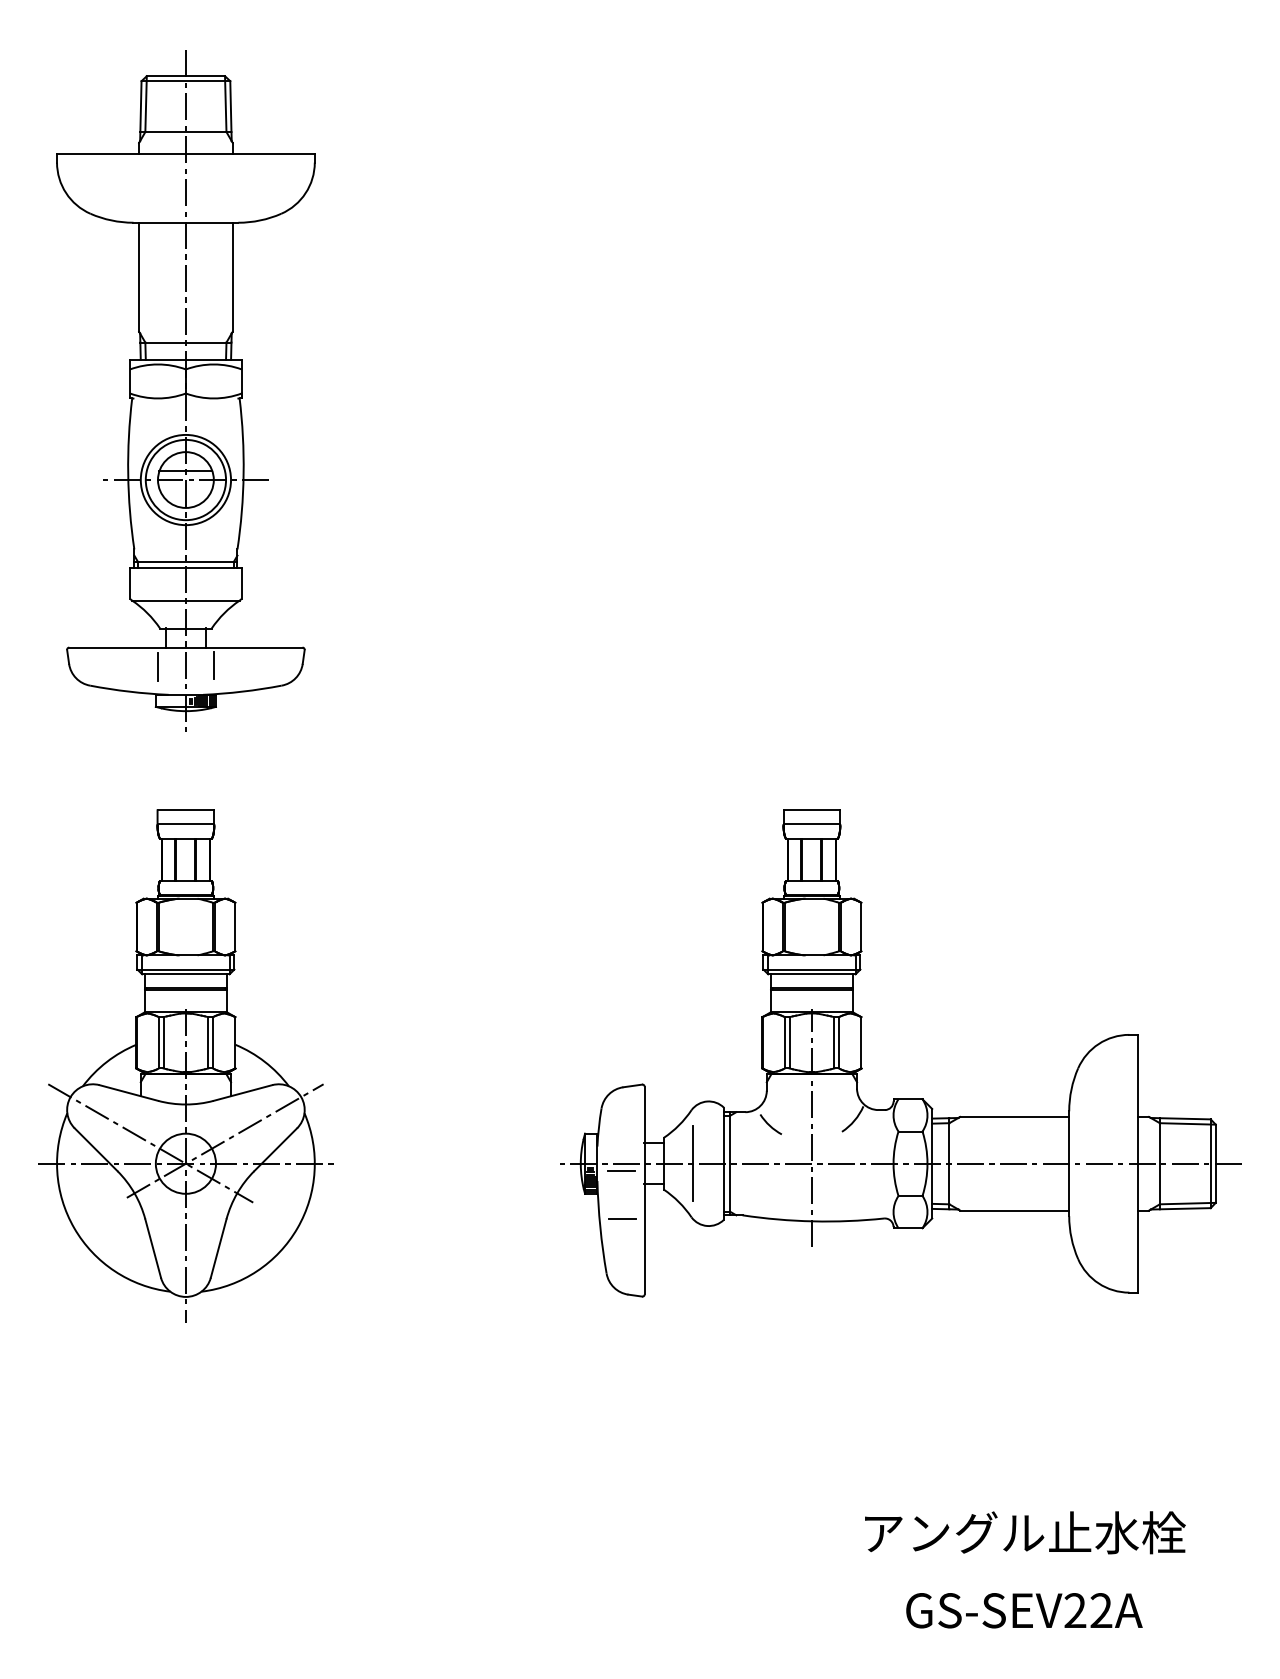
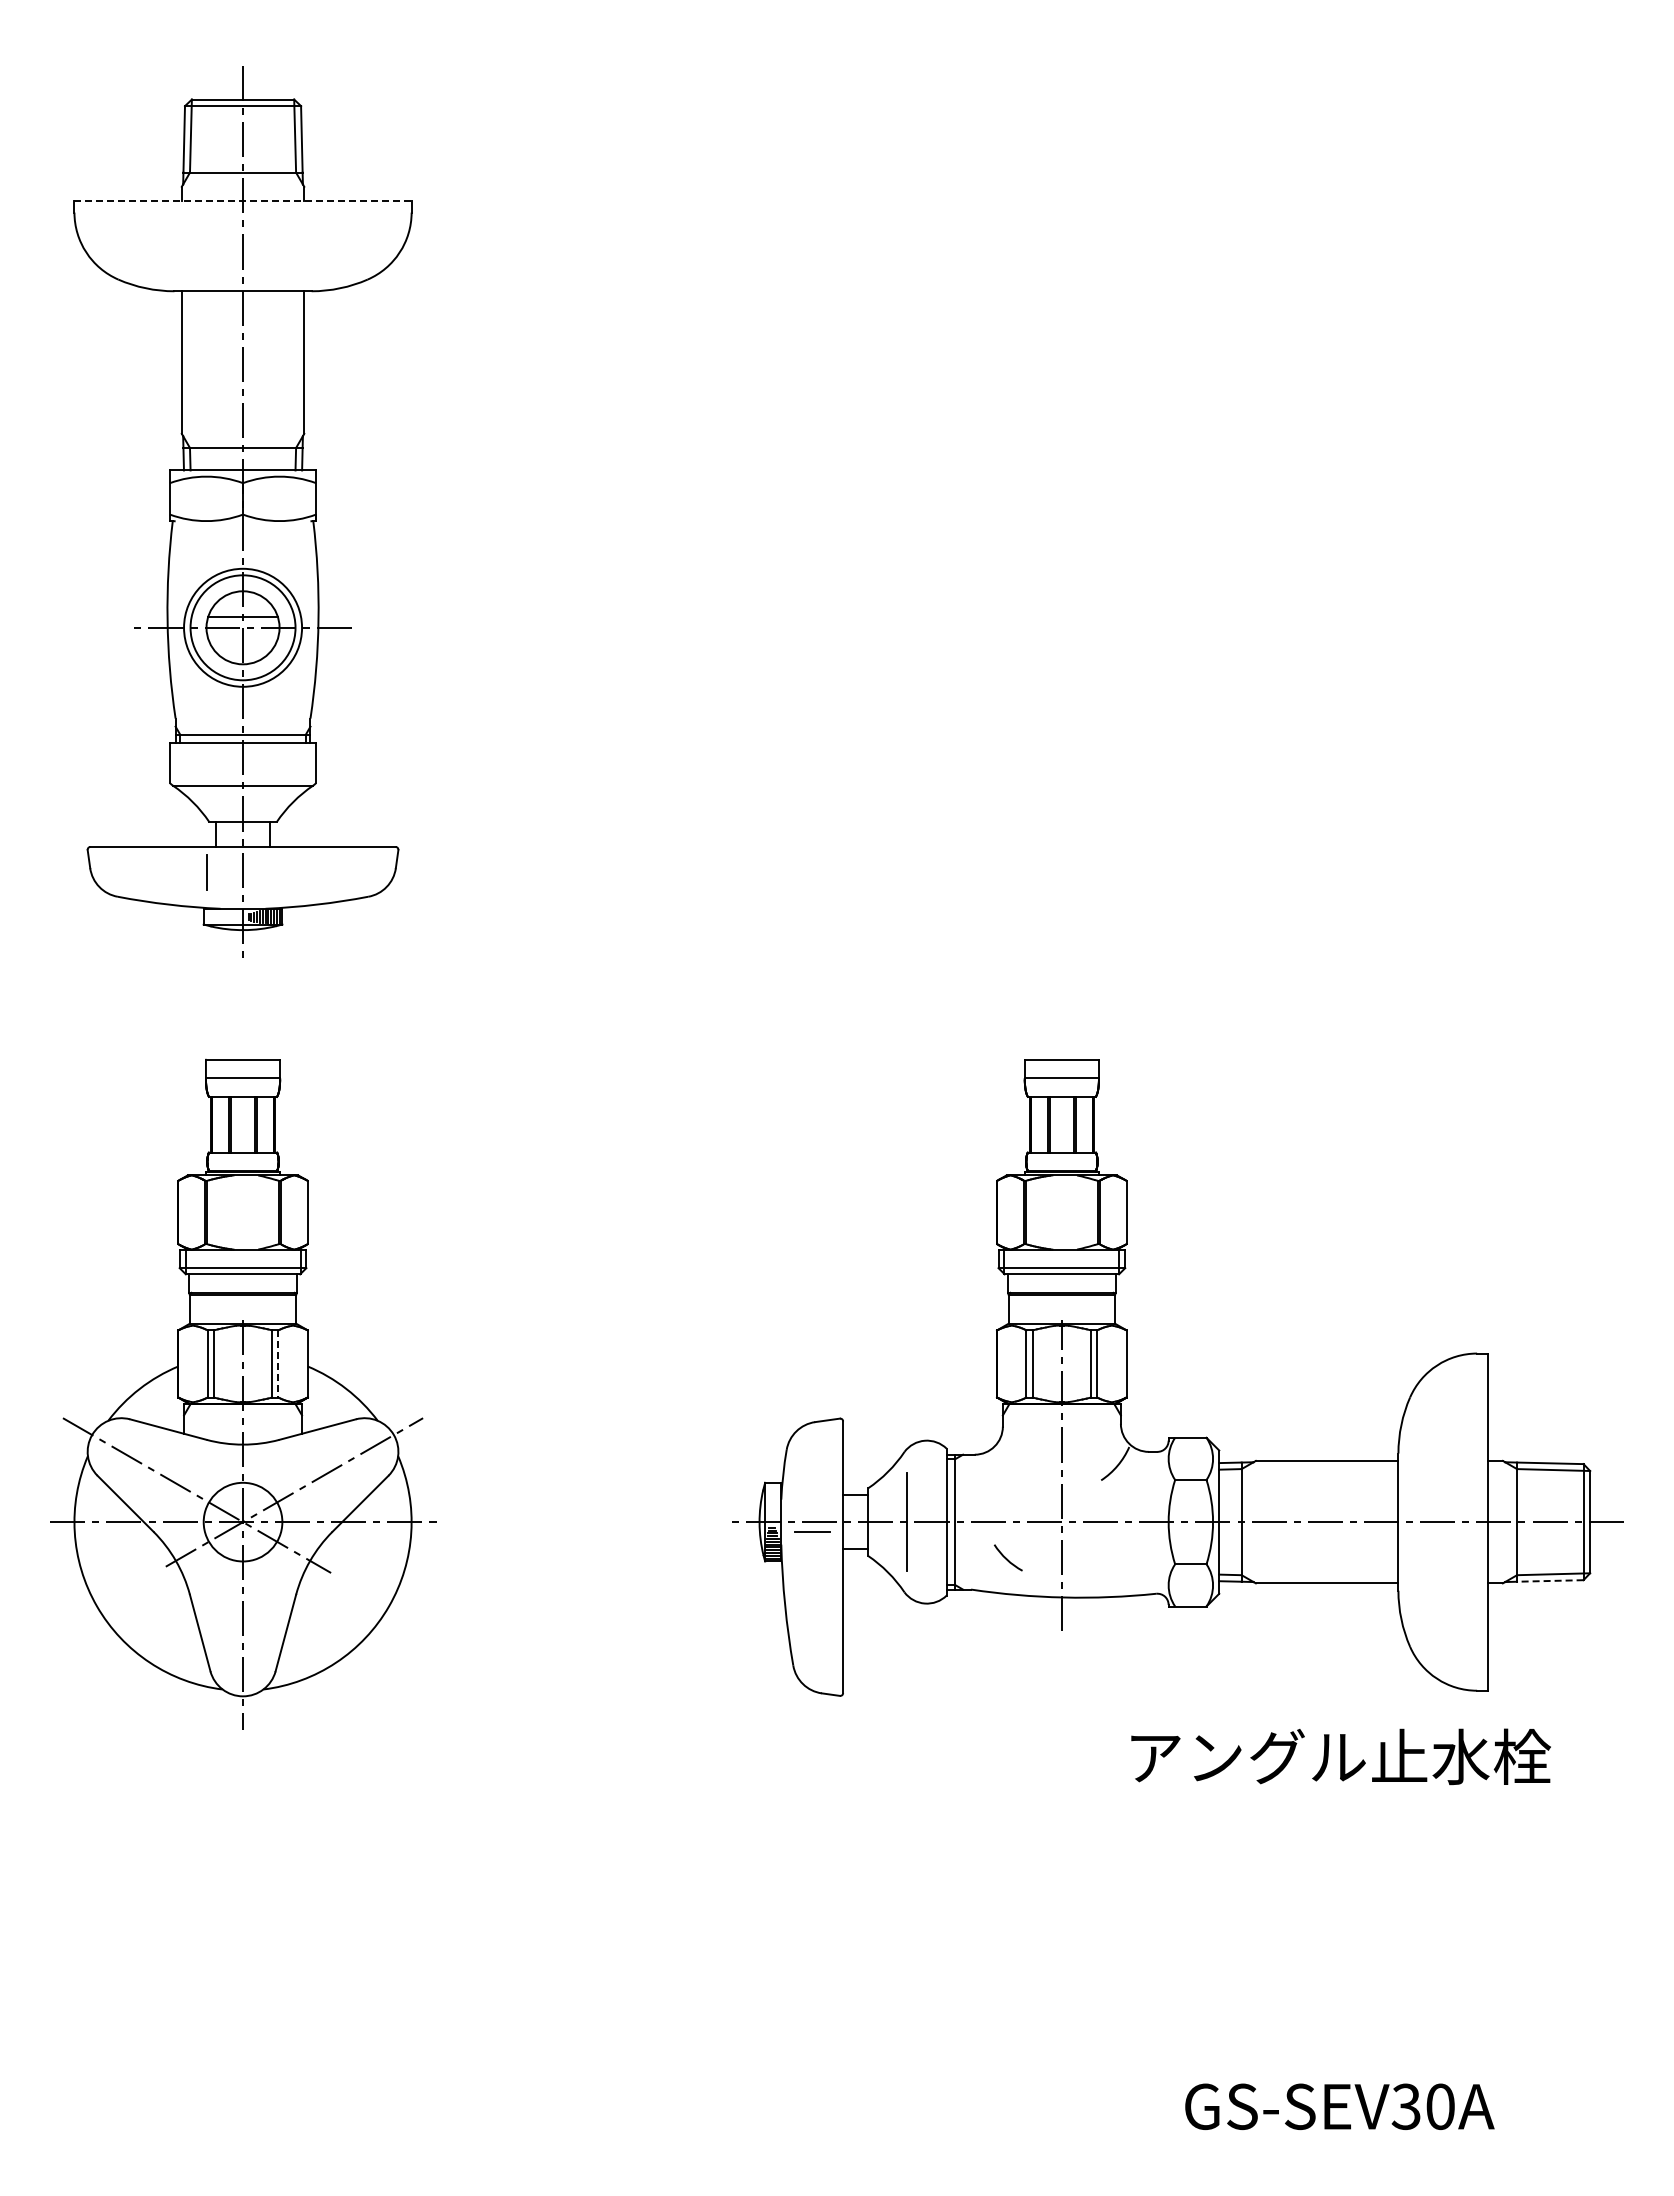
line: (186, 154) -> (243, 201), solid -> dashed
line: (213, 665) -> (279, 870), removed
line: (213, 1042) -> (278, 1363), solid -> dashed
arc: (769, 1124) -> (1006, 1557), moved
line: (1184, 1208) -> (1549, 1580), solid -> dashed
line: (622, 1219) -> (814, 1594), removed
text: (1024, 1532) -> (1340, 1756), moved
text: (1087, 1610) -> (1422, 2106), GS-SEV22A -> GS-SEV30A

